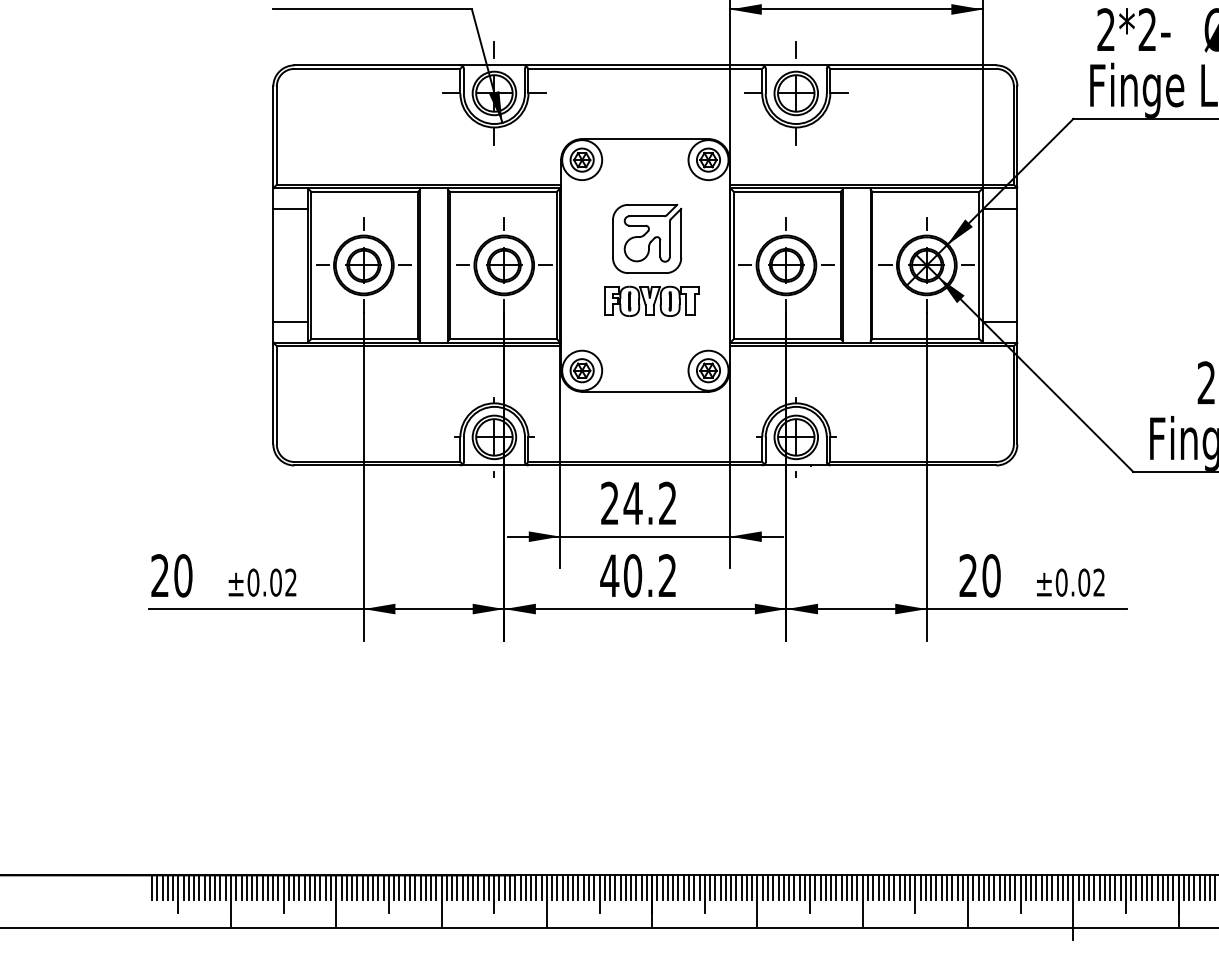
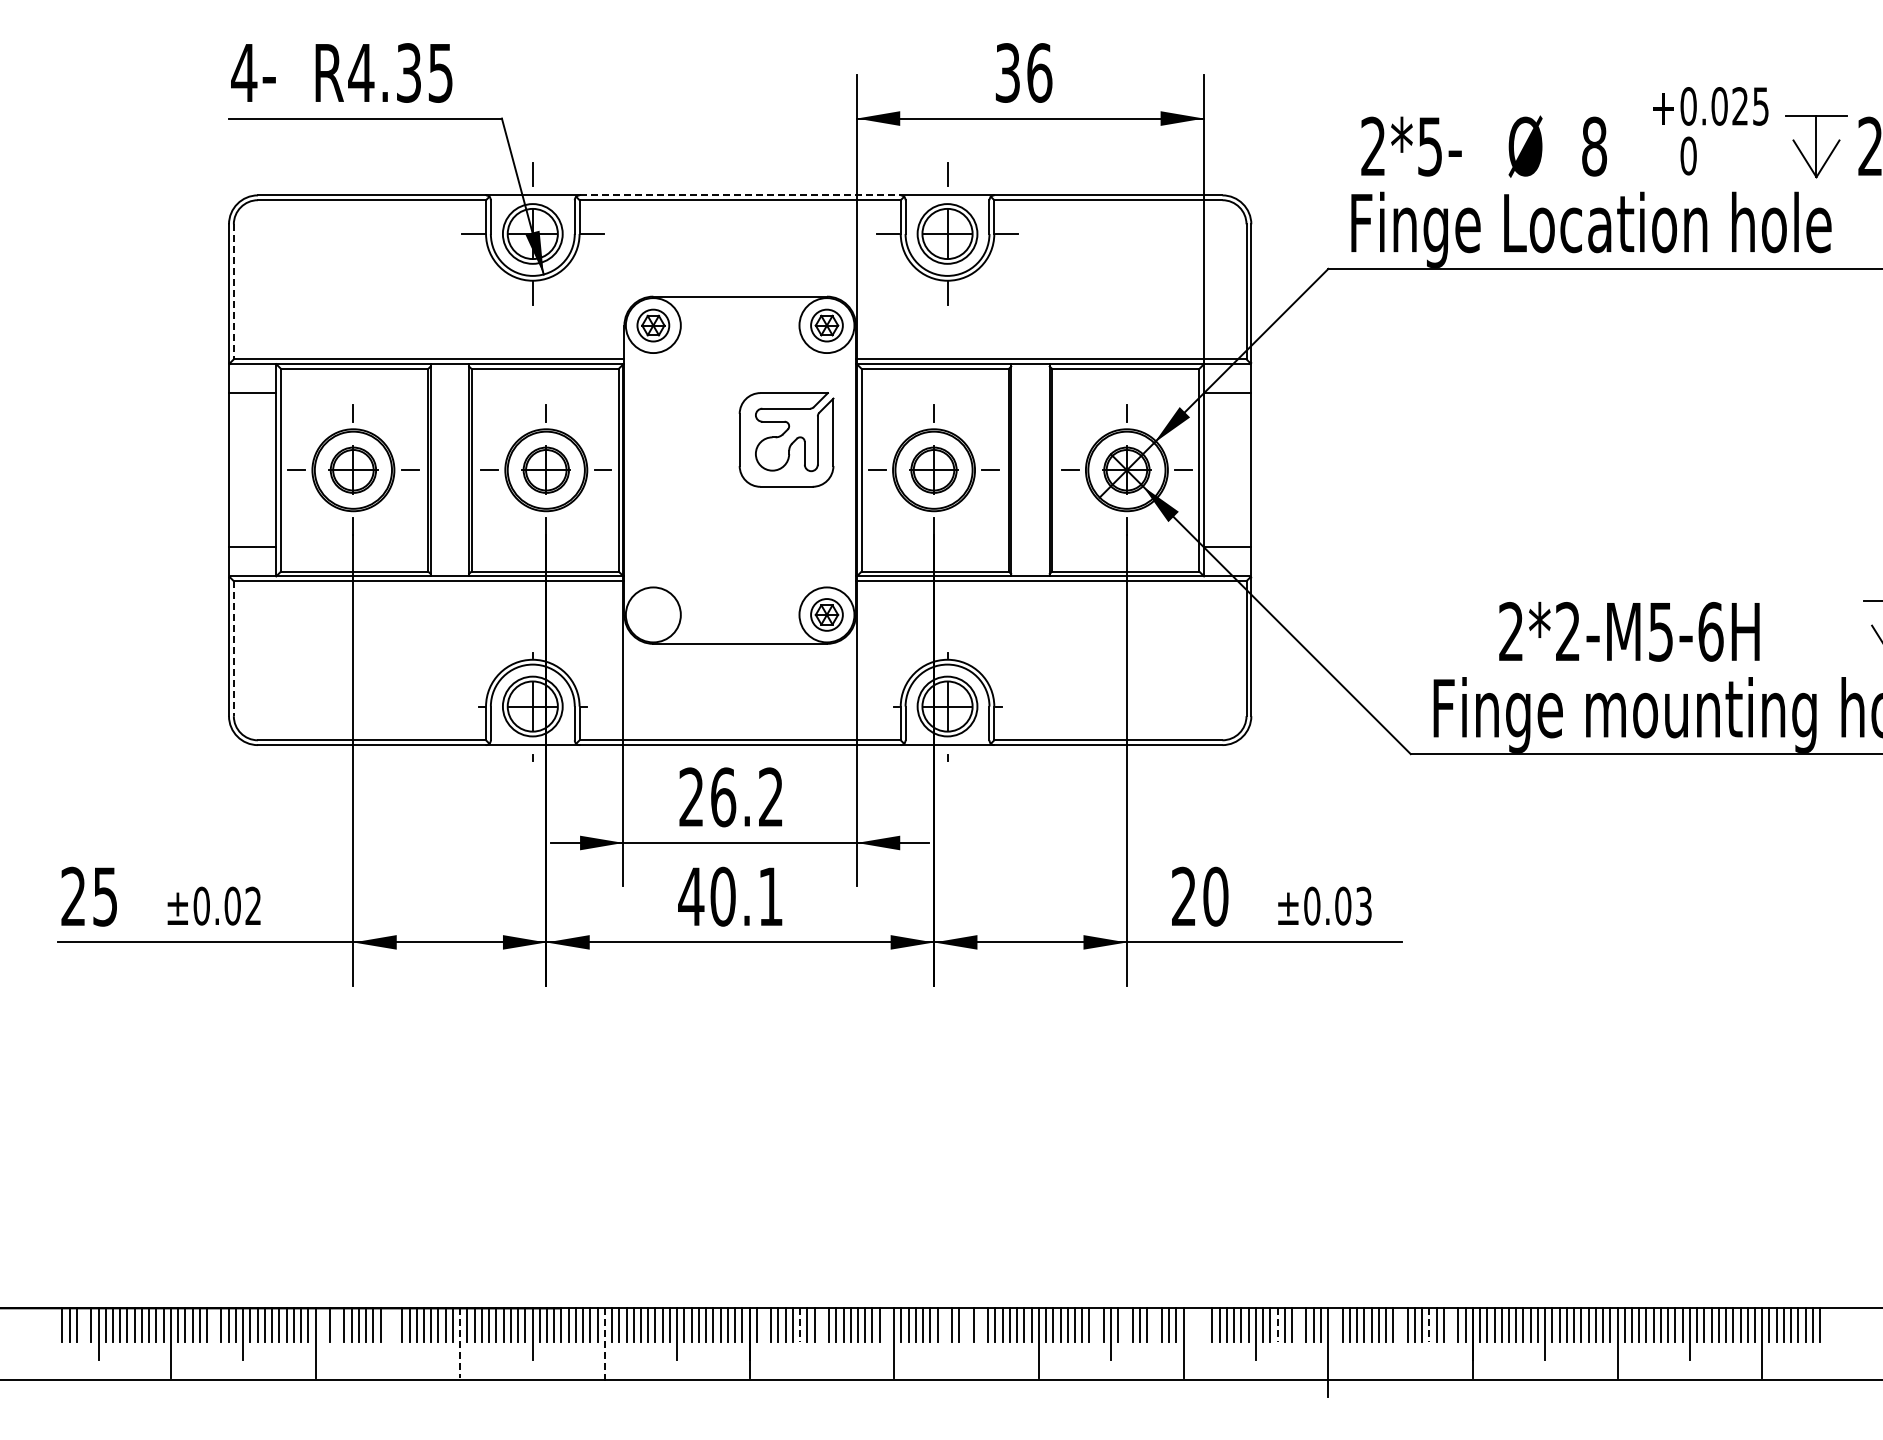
text: (1147, 29) -> (1429, 146), 2*2- -> 2*5-
line: (645, 65) -> (740, 195), solid -> dashed
line: (276, 135) -> (233, 291), solid -> dashed
part: (647, 238) -> (786, 439), moved
part: (651, 301) -> (748, 519), removed
part: (582, 370) -> (653, 614), removed
line: (276, 395) -> (233, 648), solid -> dashed
text: (633, 503) -> (723, 797), 24.2 -> 26.2
text: (667, 574) -> (770, 895), 40.2 -> 40.1
text: (183, 575) -> (105, 896), 20 -> 25
text: (1099, 582) -> (1363, 906), ±0.02 -> ±0.03
line: (168, 887) -> (84, 1324), removed
line: (262, 887) -> (214, 1324), removed
line: (341, 887) -> (322, 1324), removed
line: (352, 887) -> (337, 1324), removed
line: (394, 887) -> (395, 1324), removed
line: (662, 887) -> (763, 1324), removed
line: (689, 887) -> (800, 1324), solid -> dashed
line: (751, 887) -> (886, 1324), removed
line: (794, 887) -> (944, 1324), removed
line: (820, 887) -> (980, 1324), removed
line: (904, 887) -> (1096, 1324), removed
line: (925, 887) -> (1125, 1324), removed
line: (946, 887) -> (1154, 1324), removed
line: (973, 887) -> (1190, 1324), removed
line: (978, 887) -> (1197, 1324), removed
line: (984, 887) -> (1205, 1324), removed
line: (1036, 887) -> (1277, 1324), solid -> dashed
line: (1052, 887) -> (1299, 1324), removed
line: (1078, 887) -> (1335, 1324), removed
line: (1147, 887) -> (1429, 1324), solid -> dashed
line: (1163, 887) -> (1451, 1324), removed
line: (388, 893) -> (387, 1333), removed
line: (704, 893) -> (821, 1333), removed
line: (810, 893) -> (966, 1333), removed
line: (1125, 893) -> (1400, 1333), removed
line: (441, 900) -> (460, 1343), solid -> dashed
line: (546, 901) -> (604, 1344), solid -> dashed

